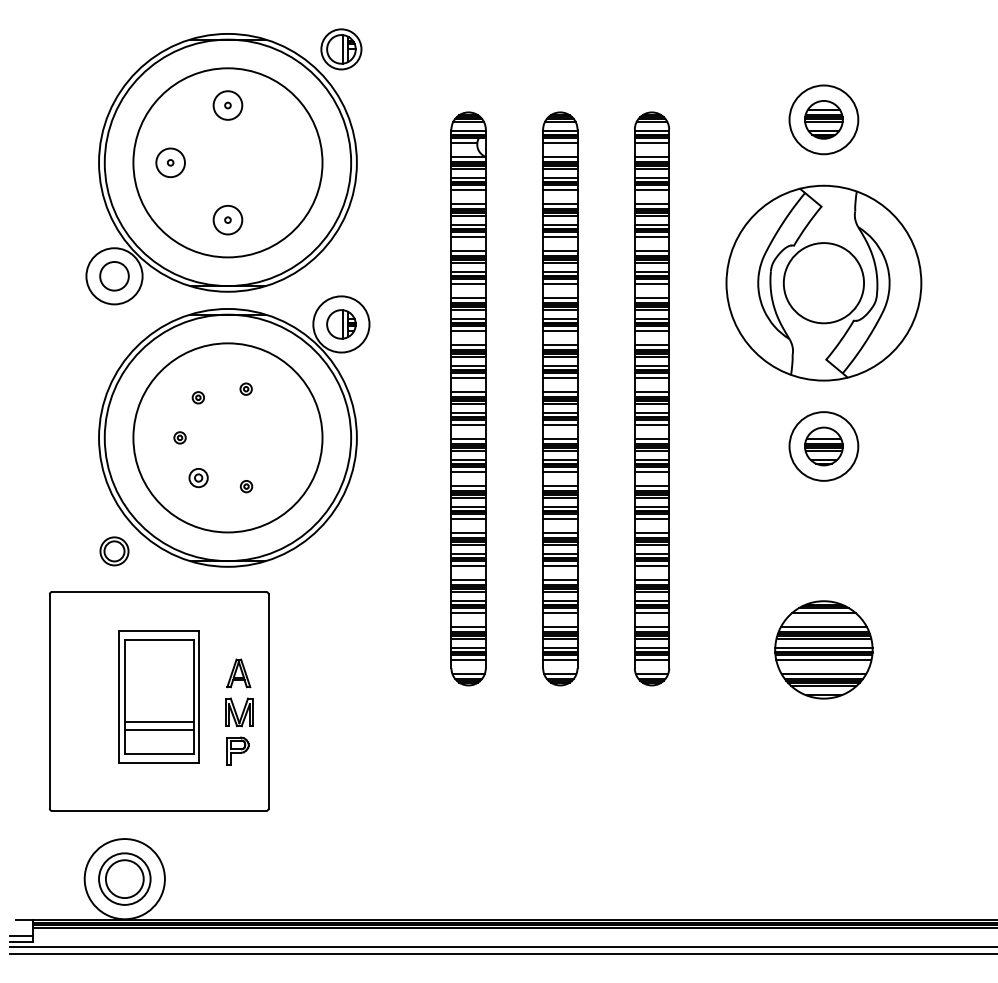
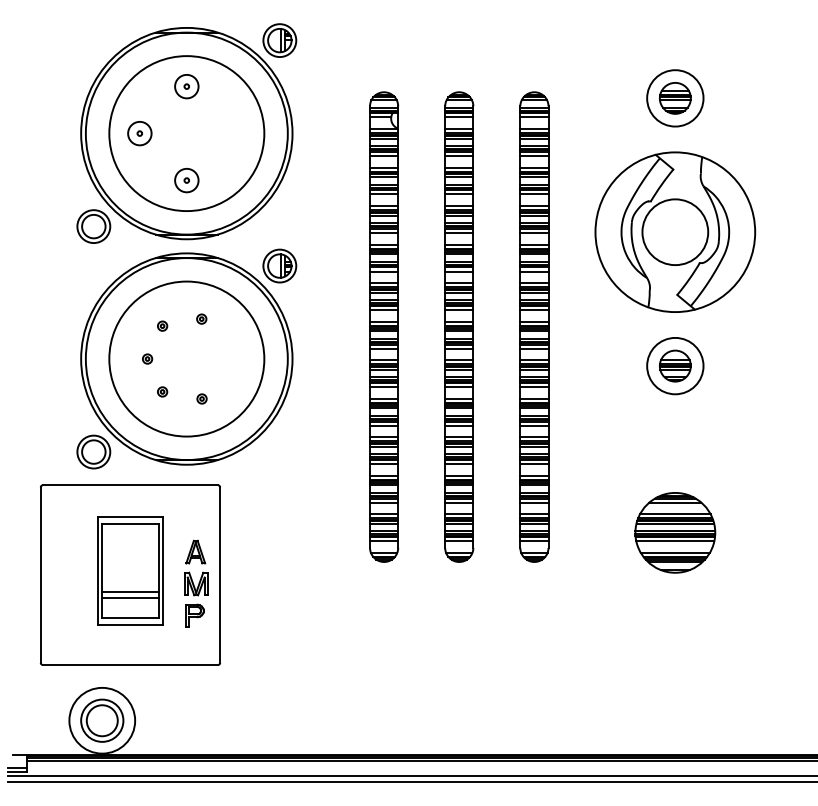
circle: (114, 276) -> (93, 226), size x0.71
circle: (341, 324) -> (279, 266), size x0.71
part: (197, 477) -> (161, 391), size x0.62
part: (114, 551) -> (93, 452), size x1.43

